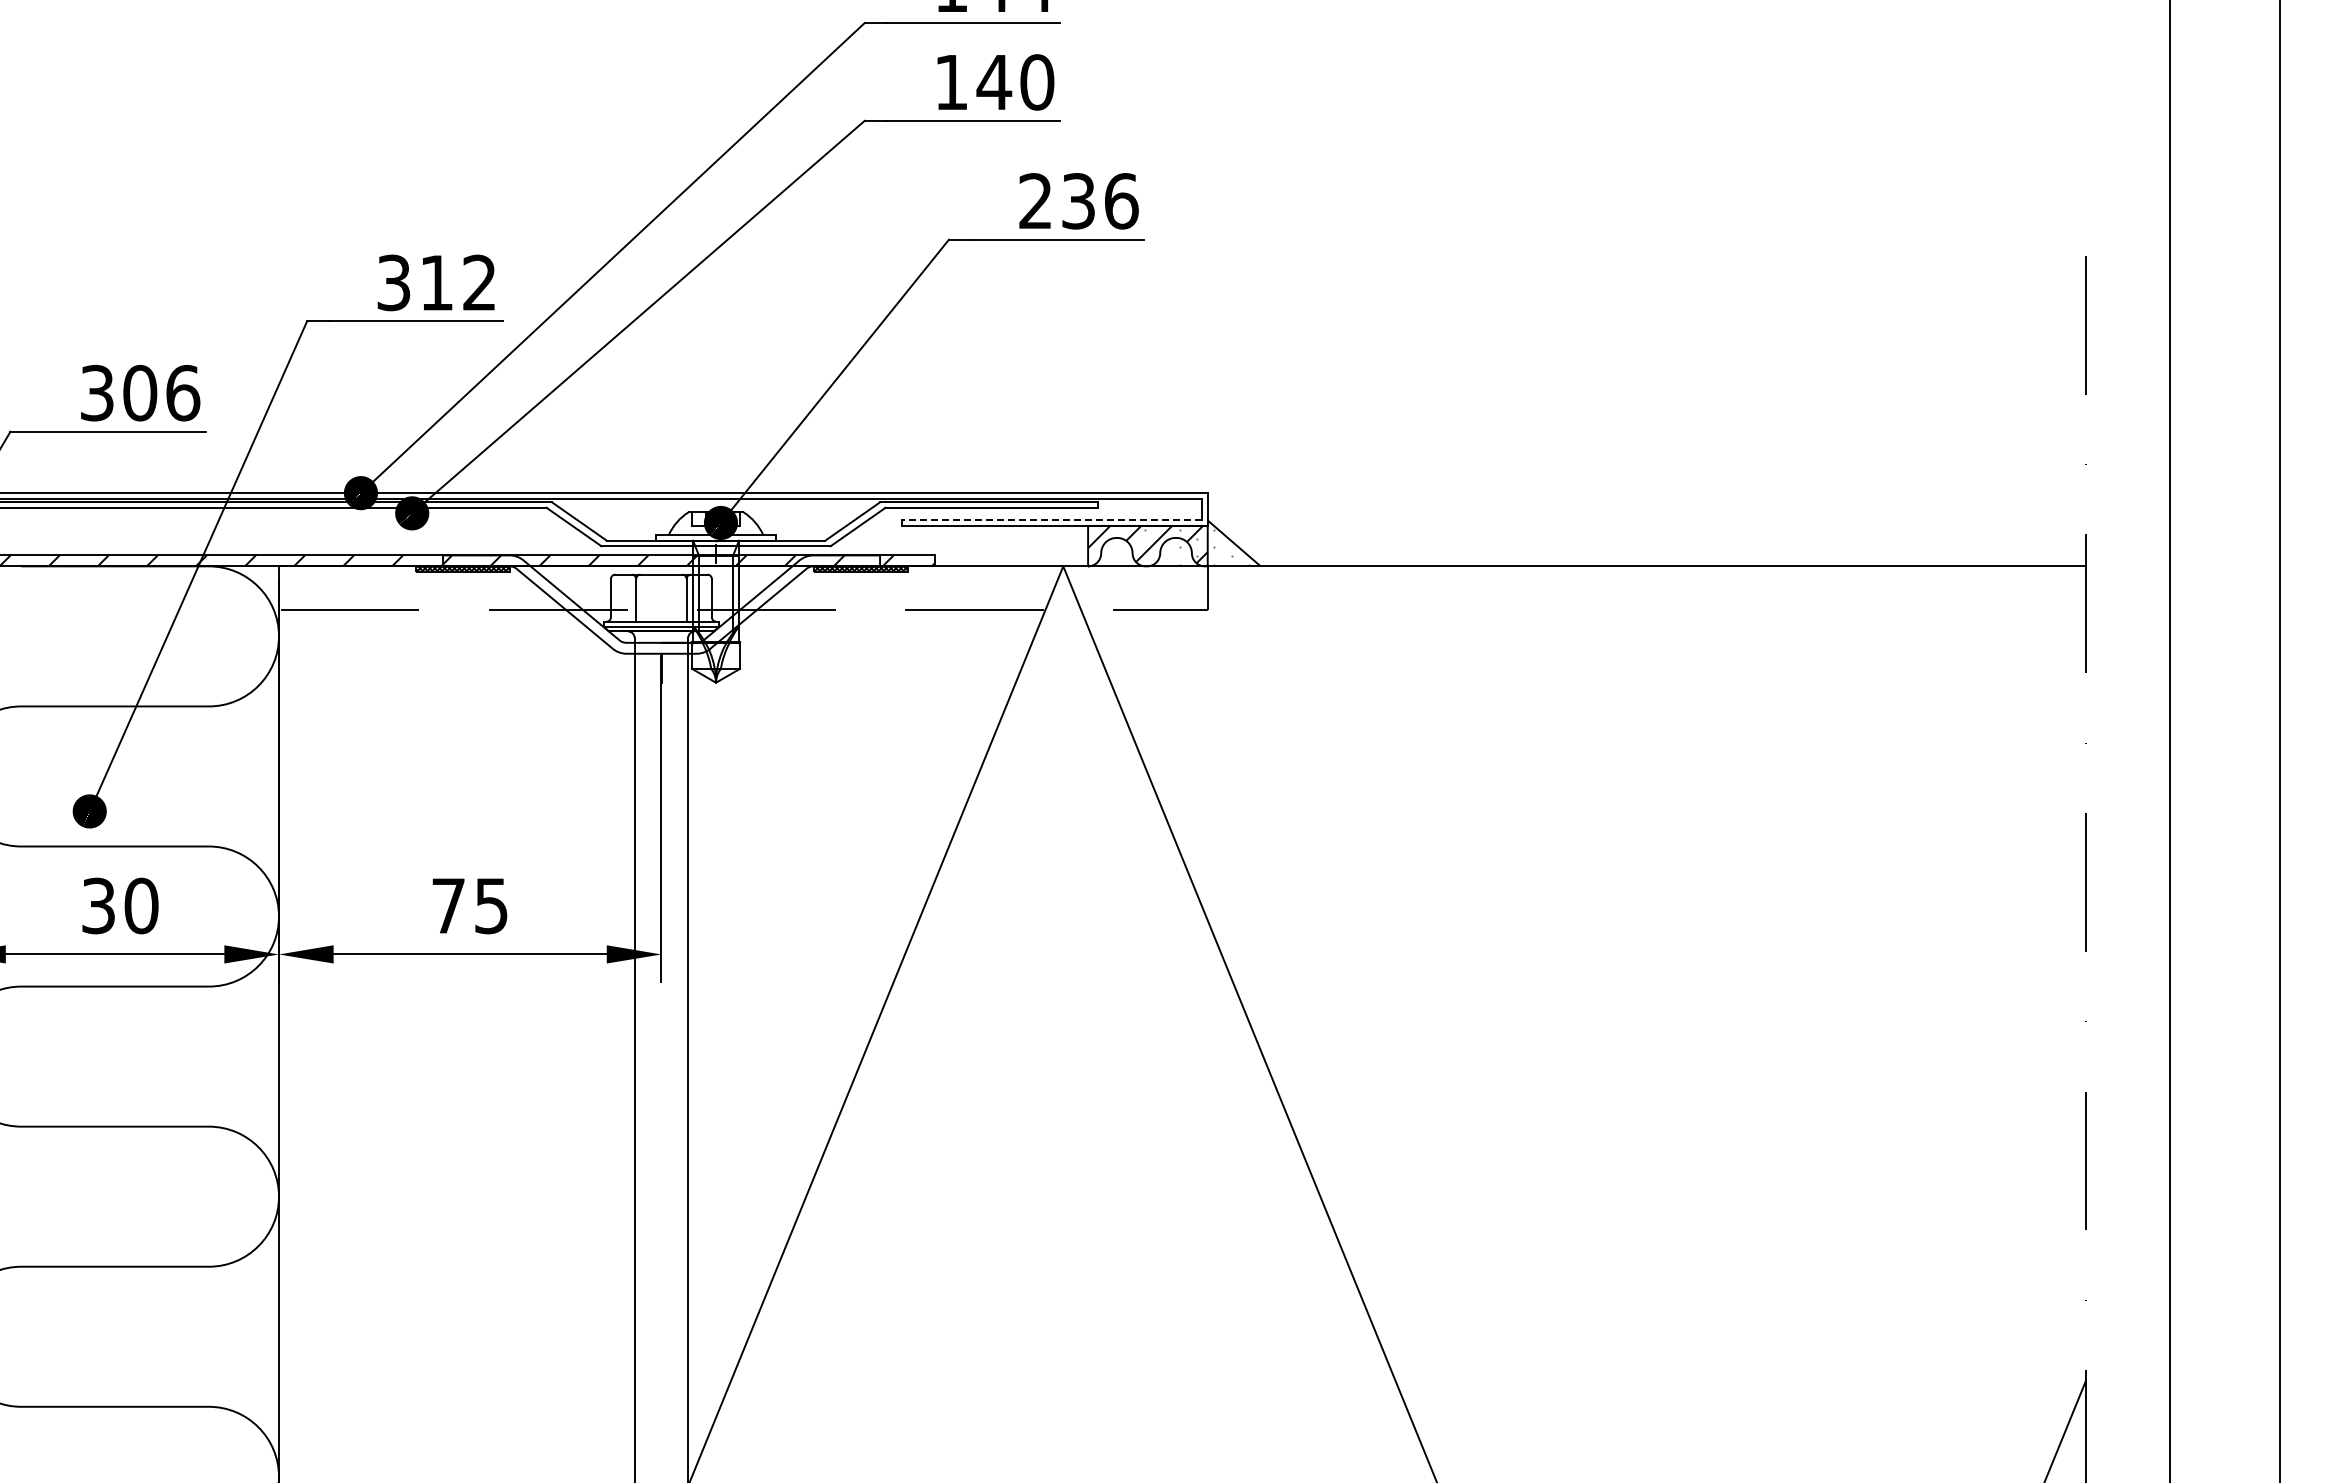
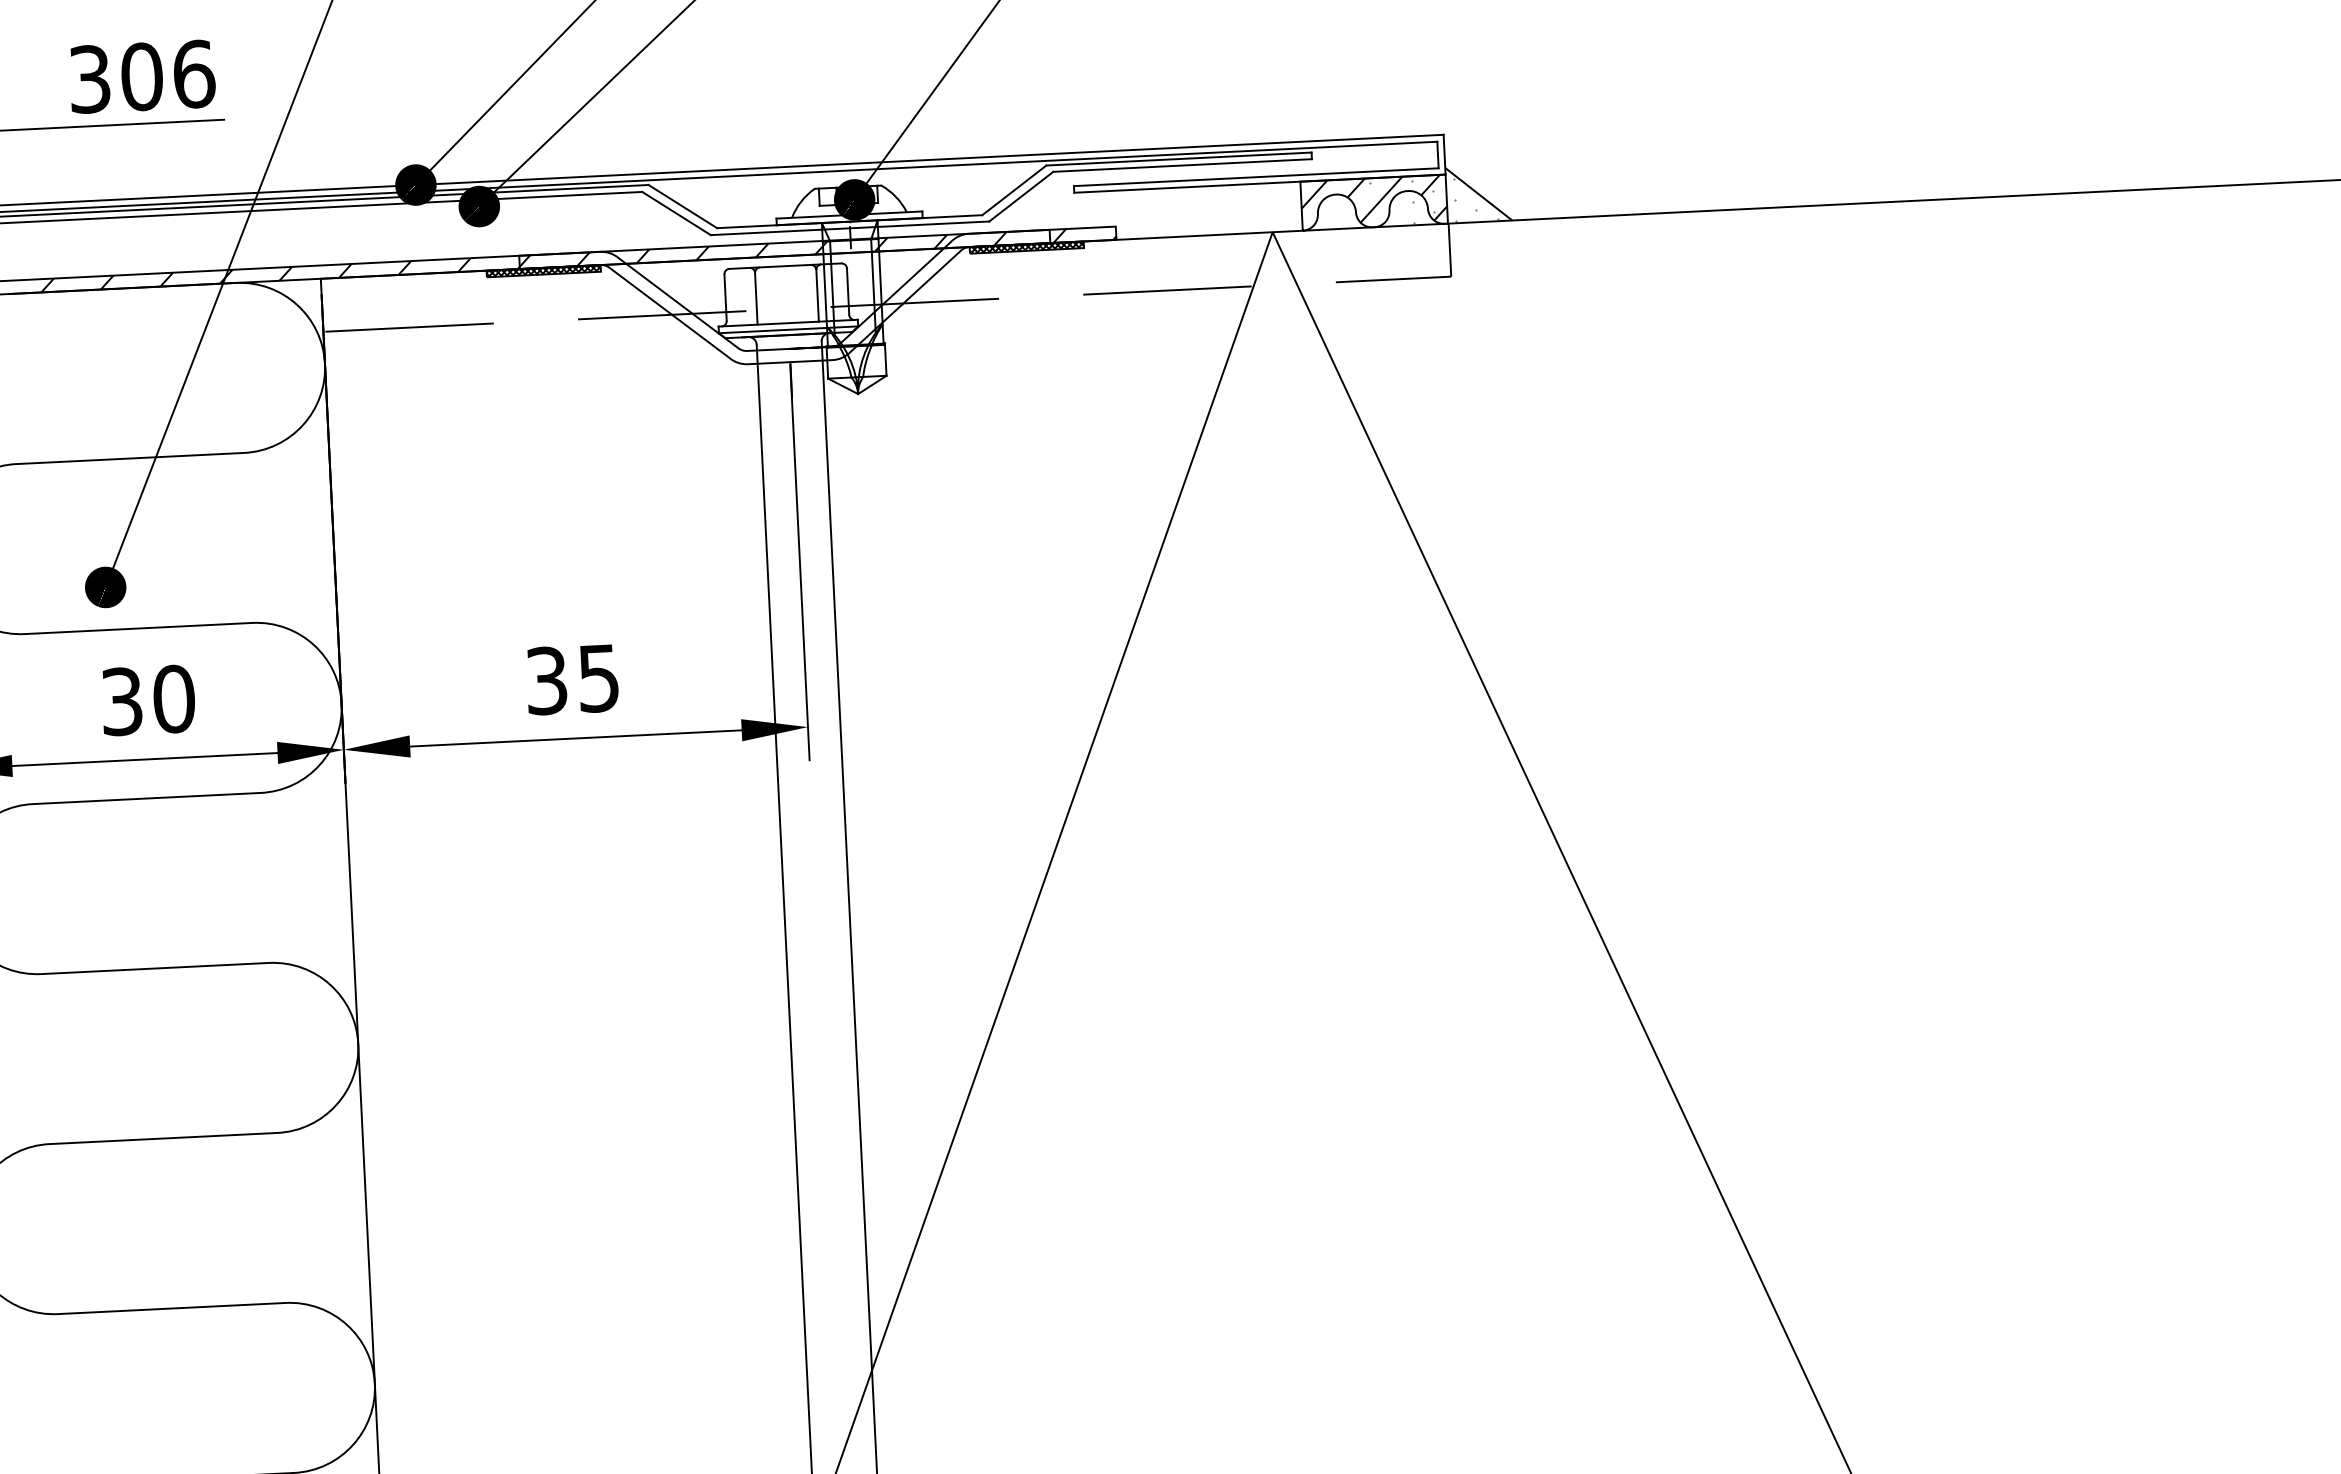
line: (1051, 520) -> (1255, 177), dashed -> solid
text: (448, 905) -> (546, 680), 75 -> 35

